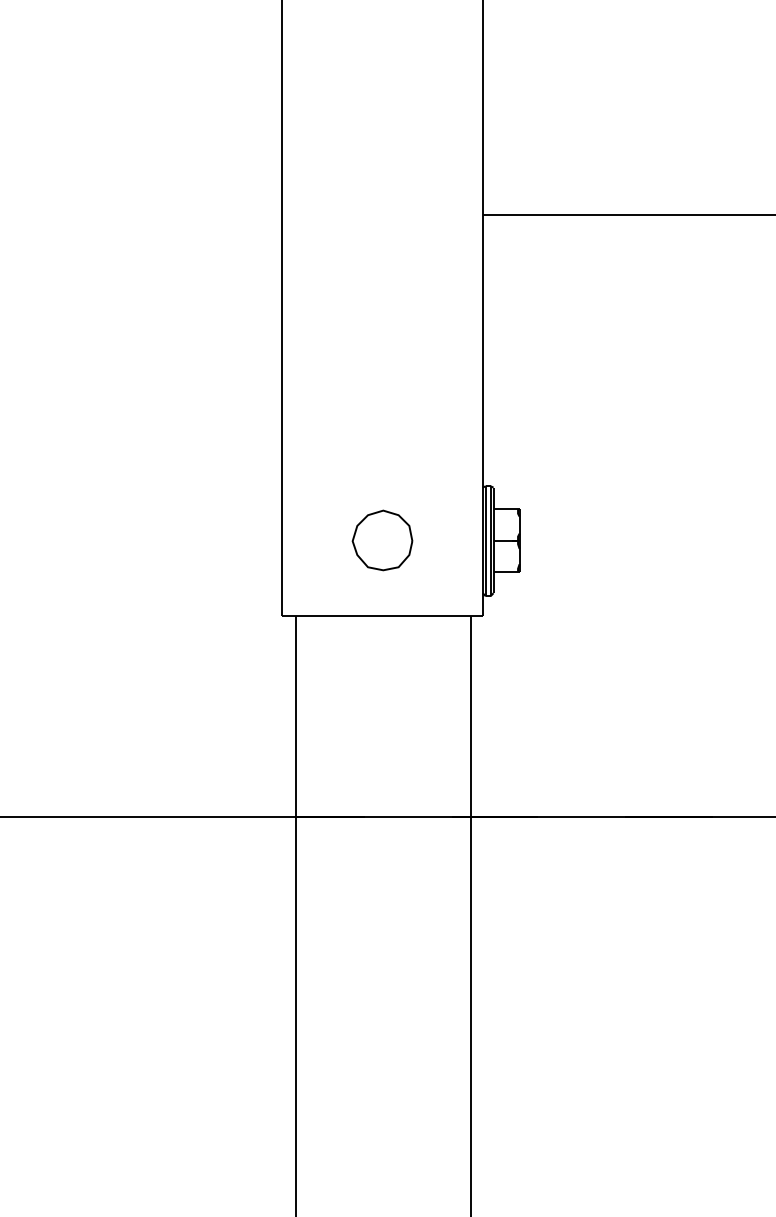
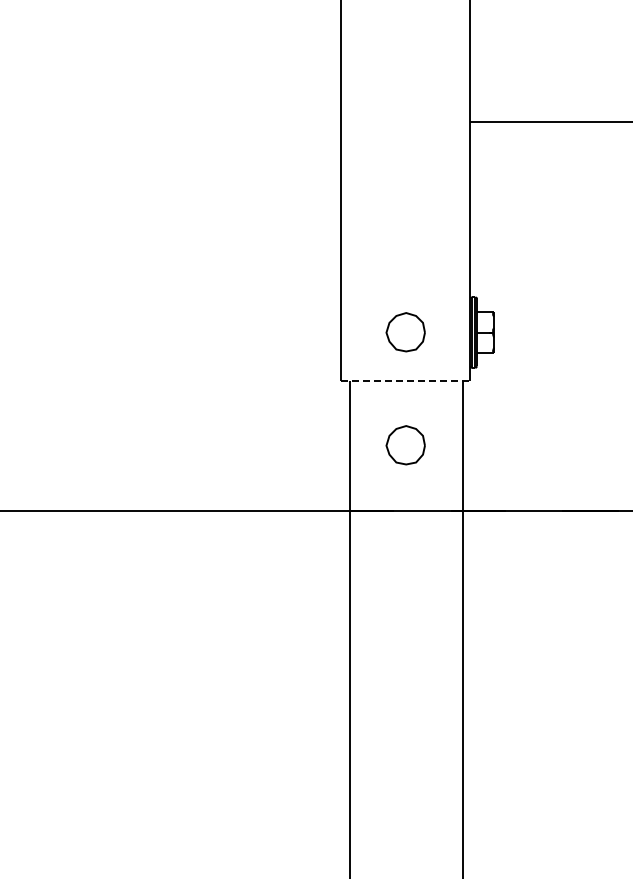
line: (382, 616) -> (405, 381), solid -> dashed
part: (382, 716) -> (405, 445), added

